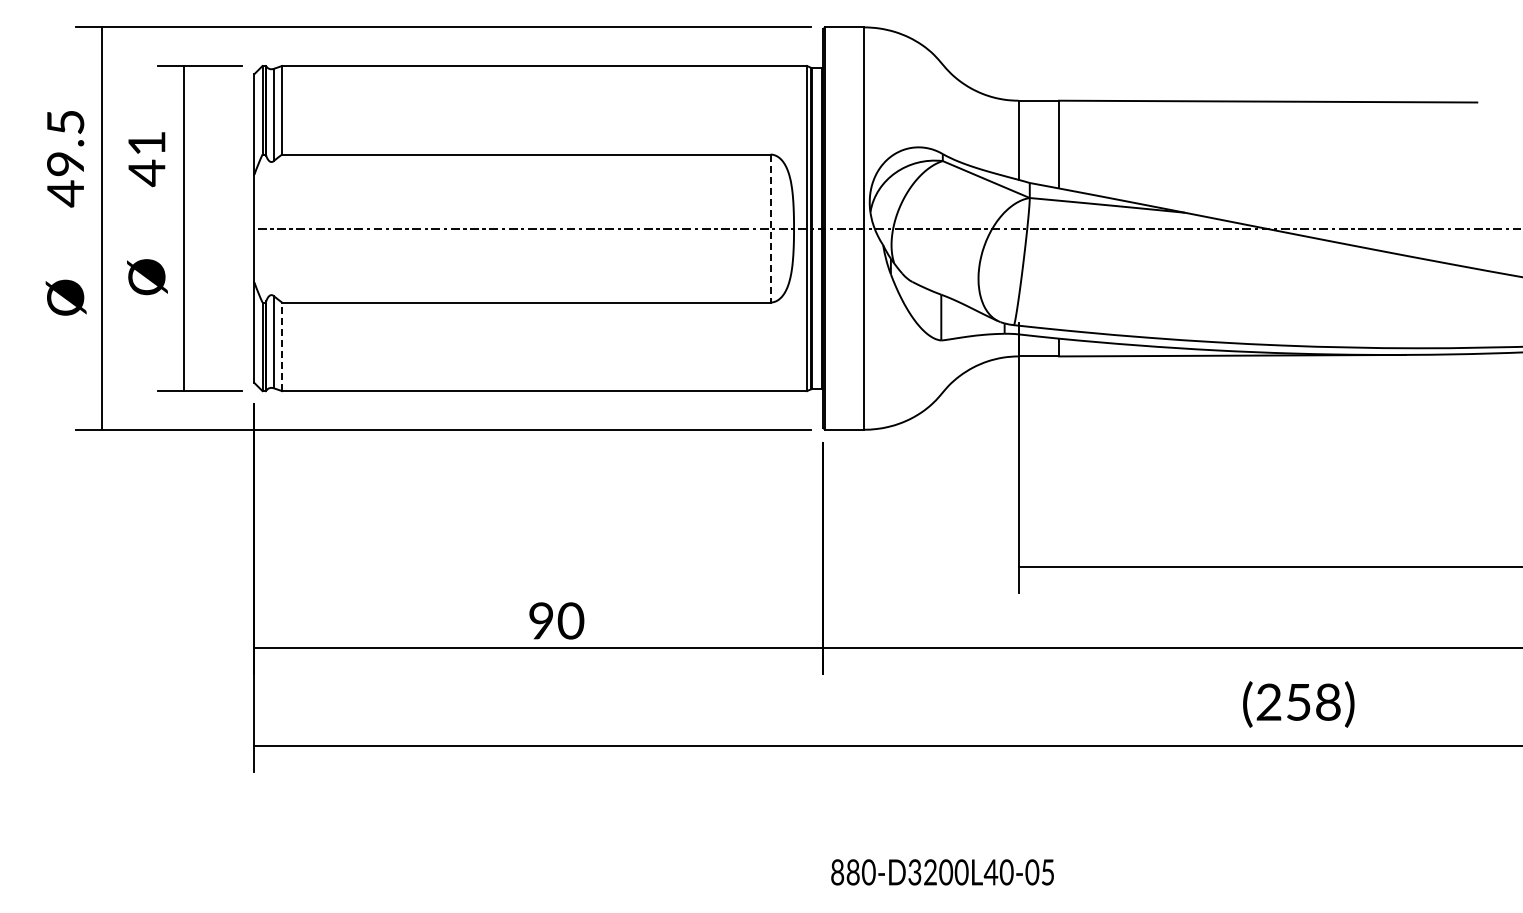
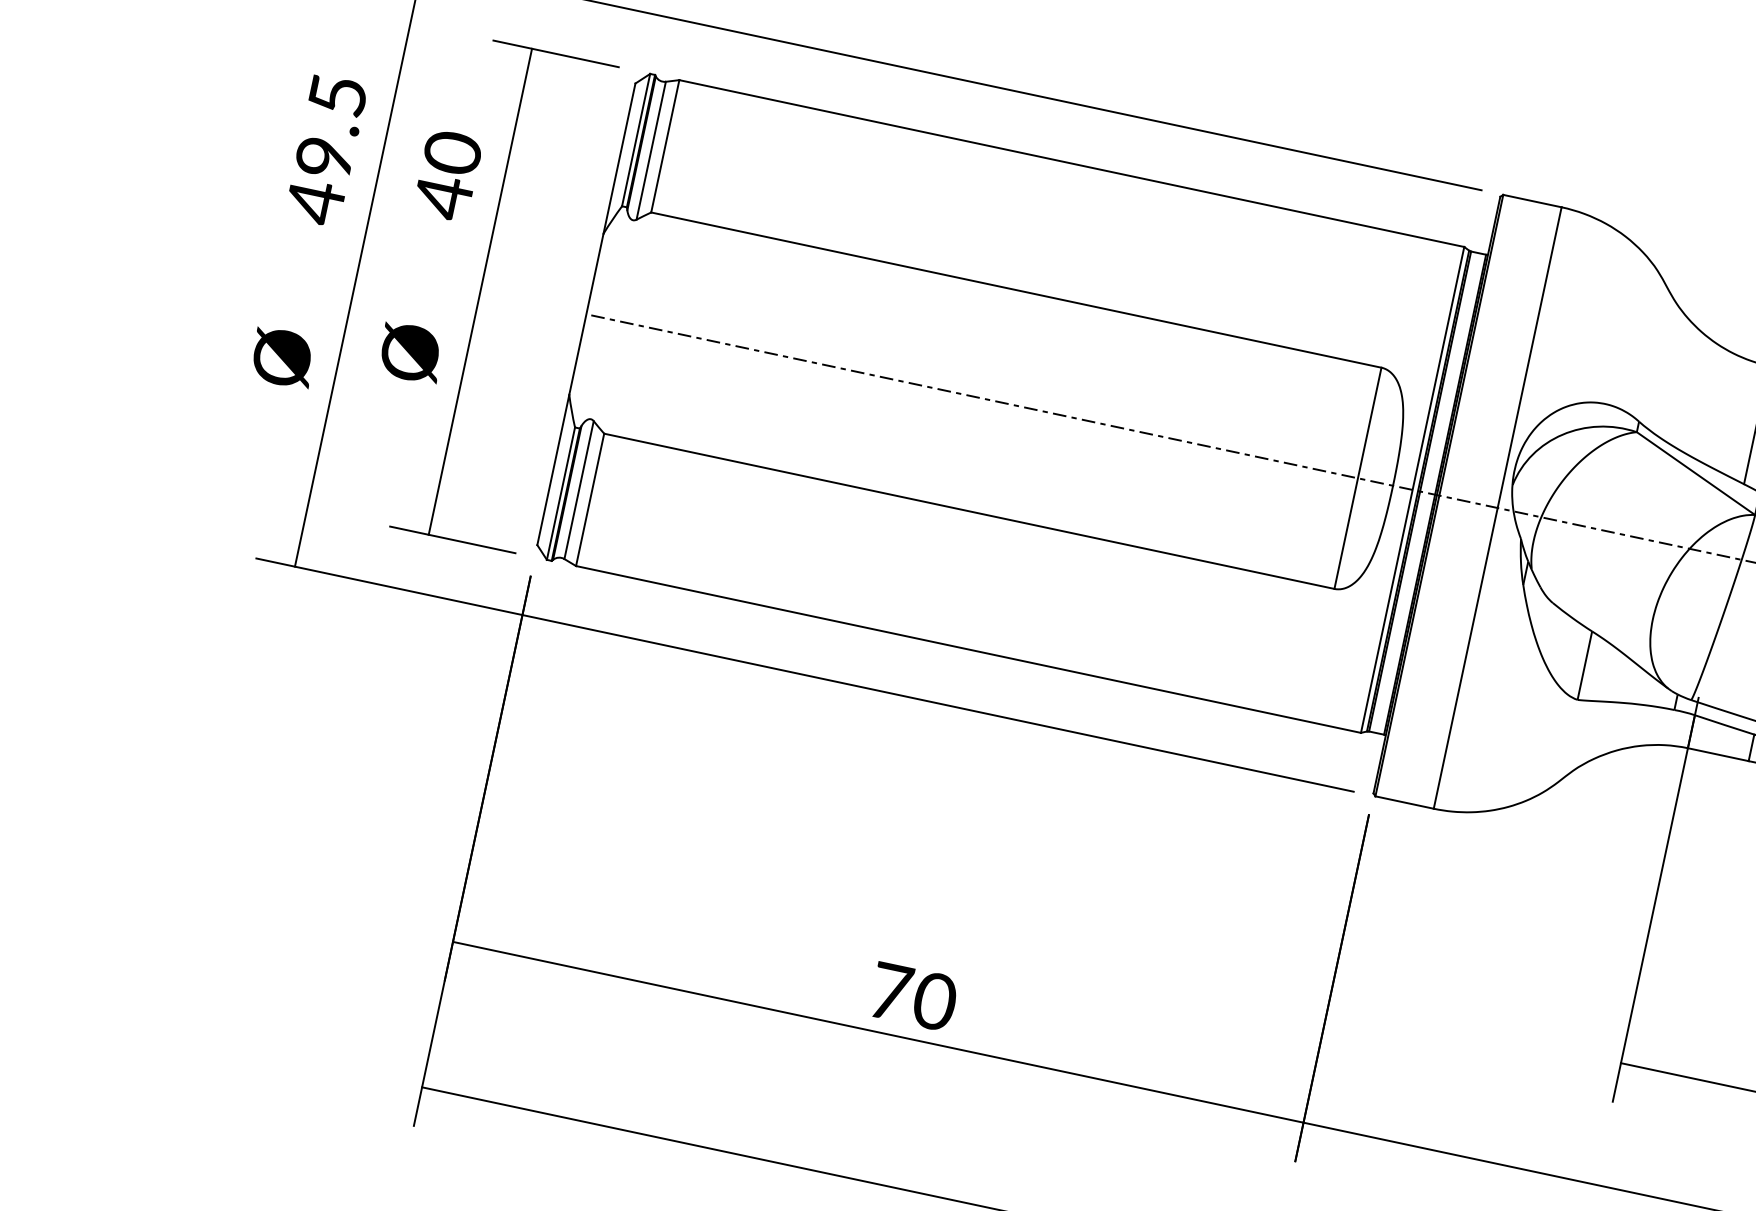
text: (146, 143) -> (452, 152), 41 -> 40
line: (770, 228) -> (1357, 478), dashed -> solid
line: (282, 346) -> (590, 499), dashed -> solid
text: (541, 620) -> (891, 991), 90 -> 70

